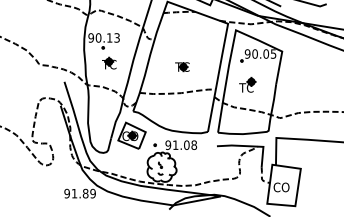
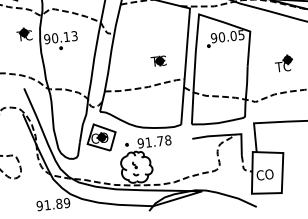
part: (109, 62) -> (24, 33), moved
part: (182, 67) -> (158, 61), moved
part: (247, 84) -> (283, 63), moved
text: (186, 144) -> (159, 140), 91.08 -> 91.78

